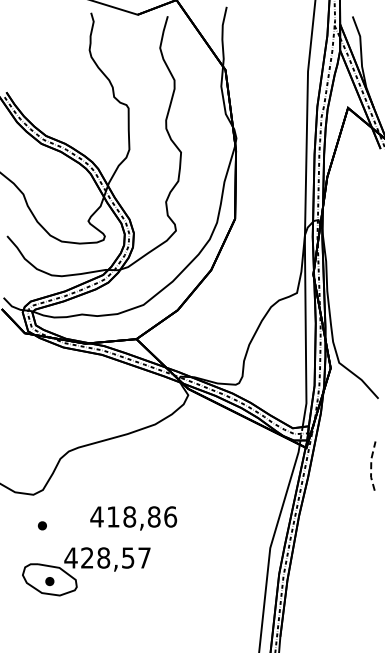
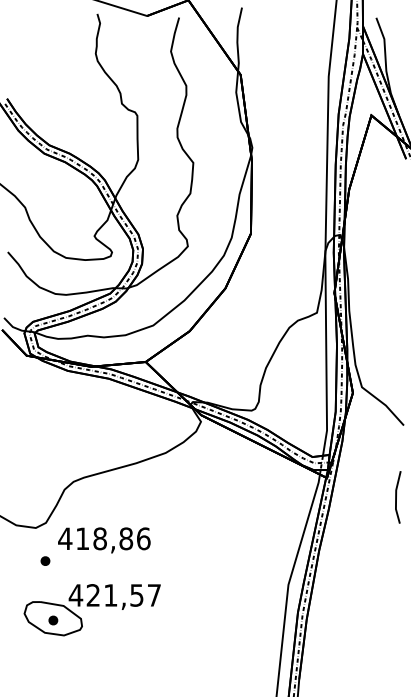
line: (371, 466) -> (396, 497), dashed -> solid
text: (133, 518) -> (104, 540), moved
text: (103, 557) -> (110, 594), 428,57 -> 421,57

